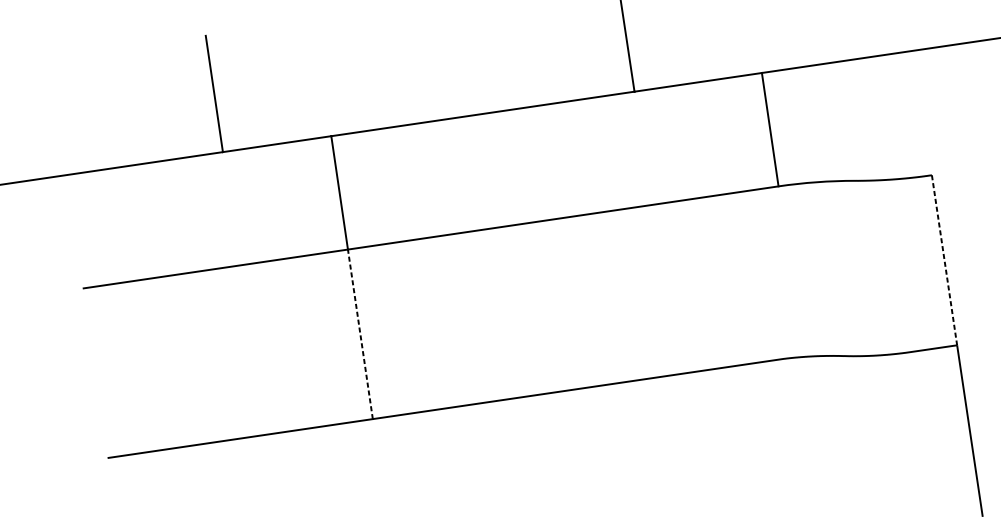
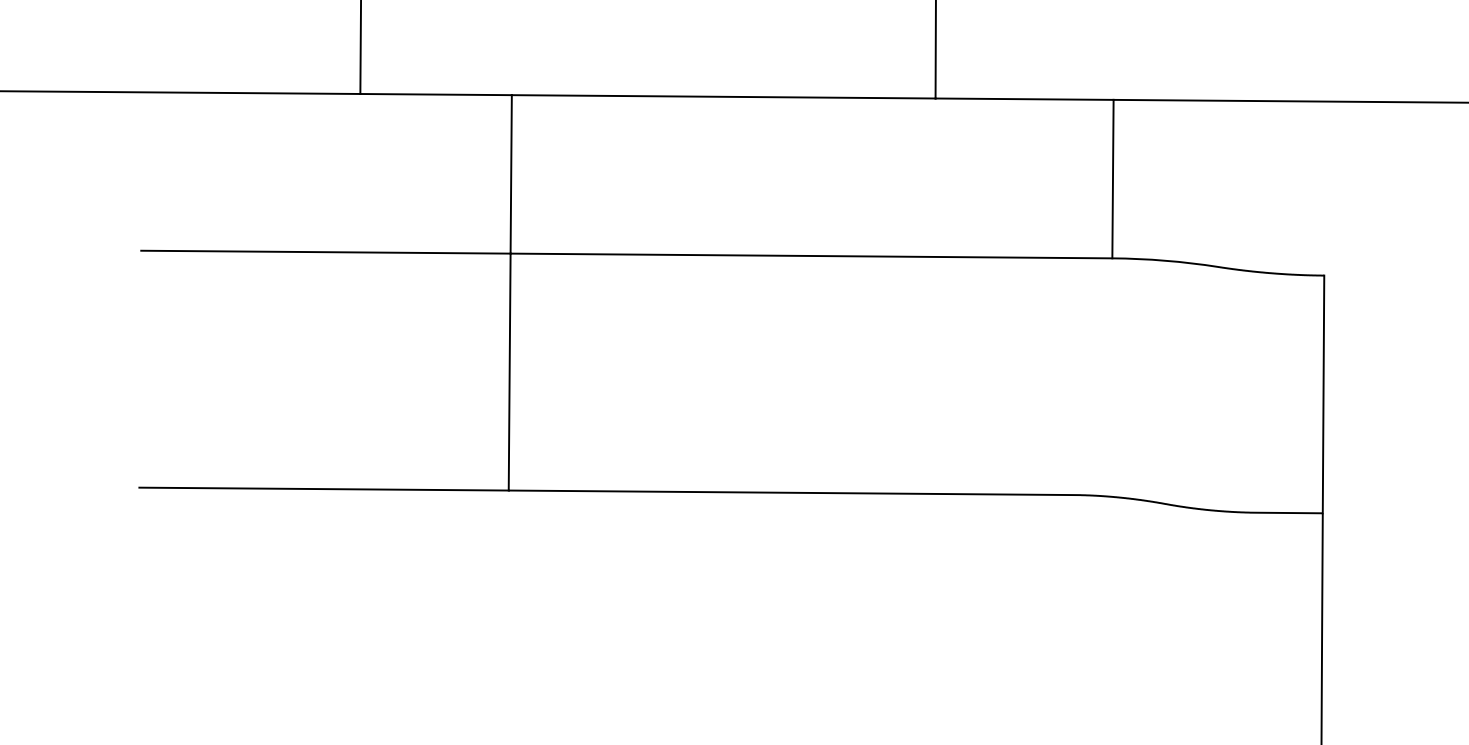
line: (944, 260) -> (1323, 394), dashed -> solid
line: (360, 333) -> (509, 371), dashed -> solid

